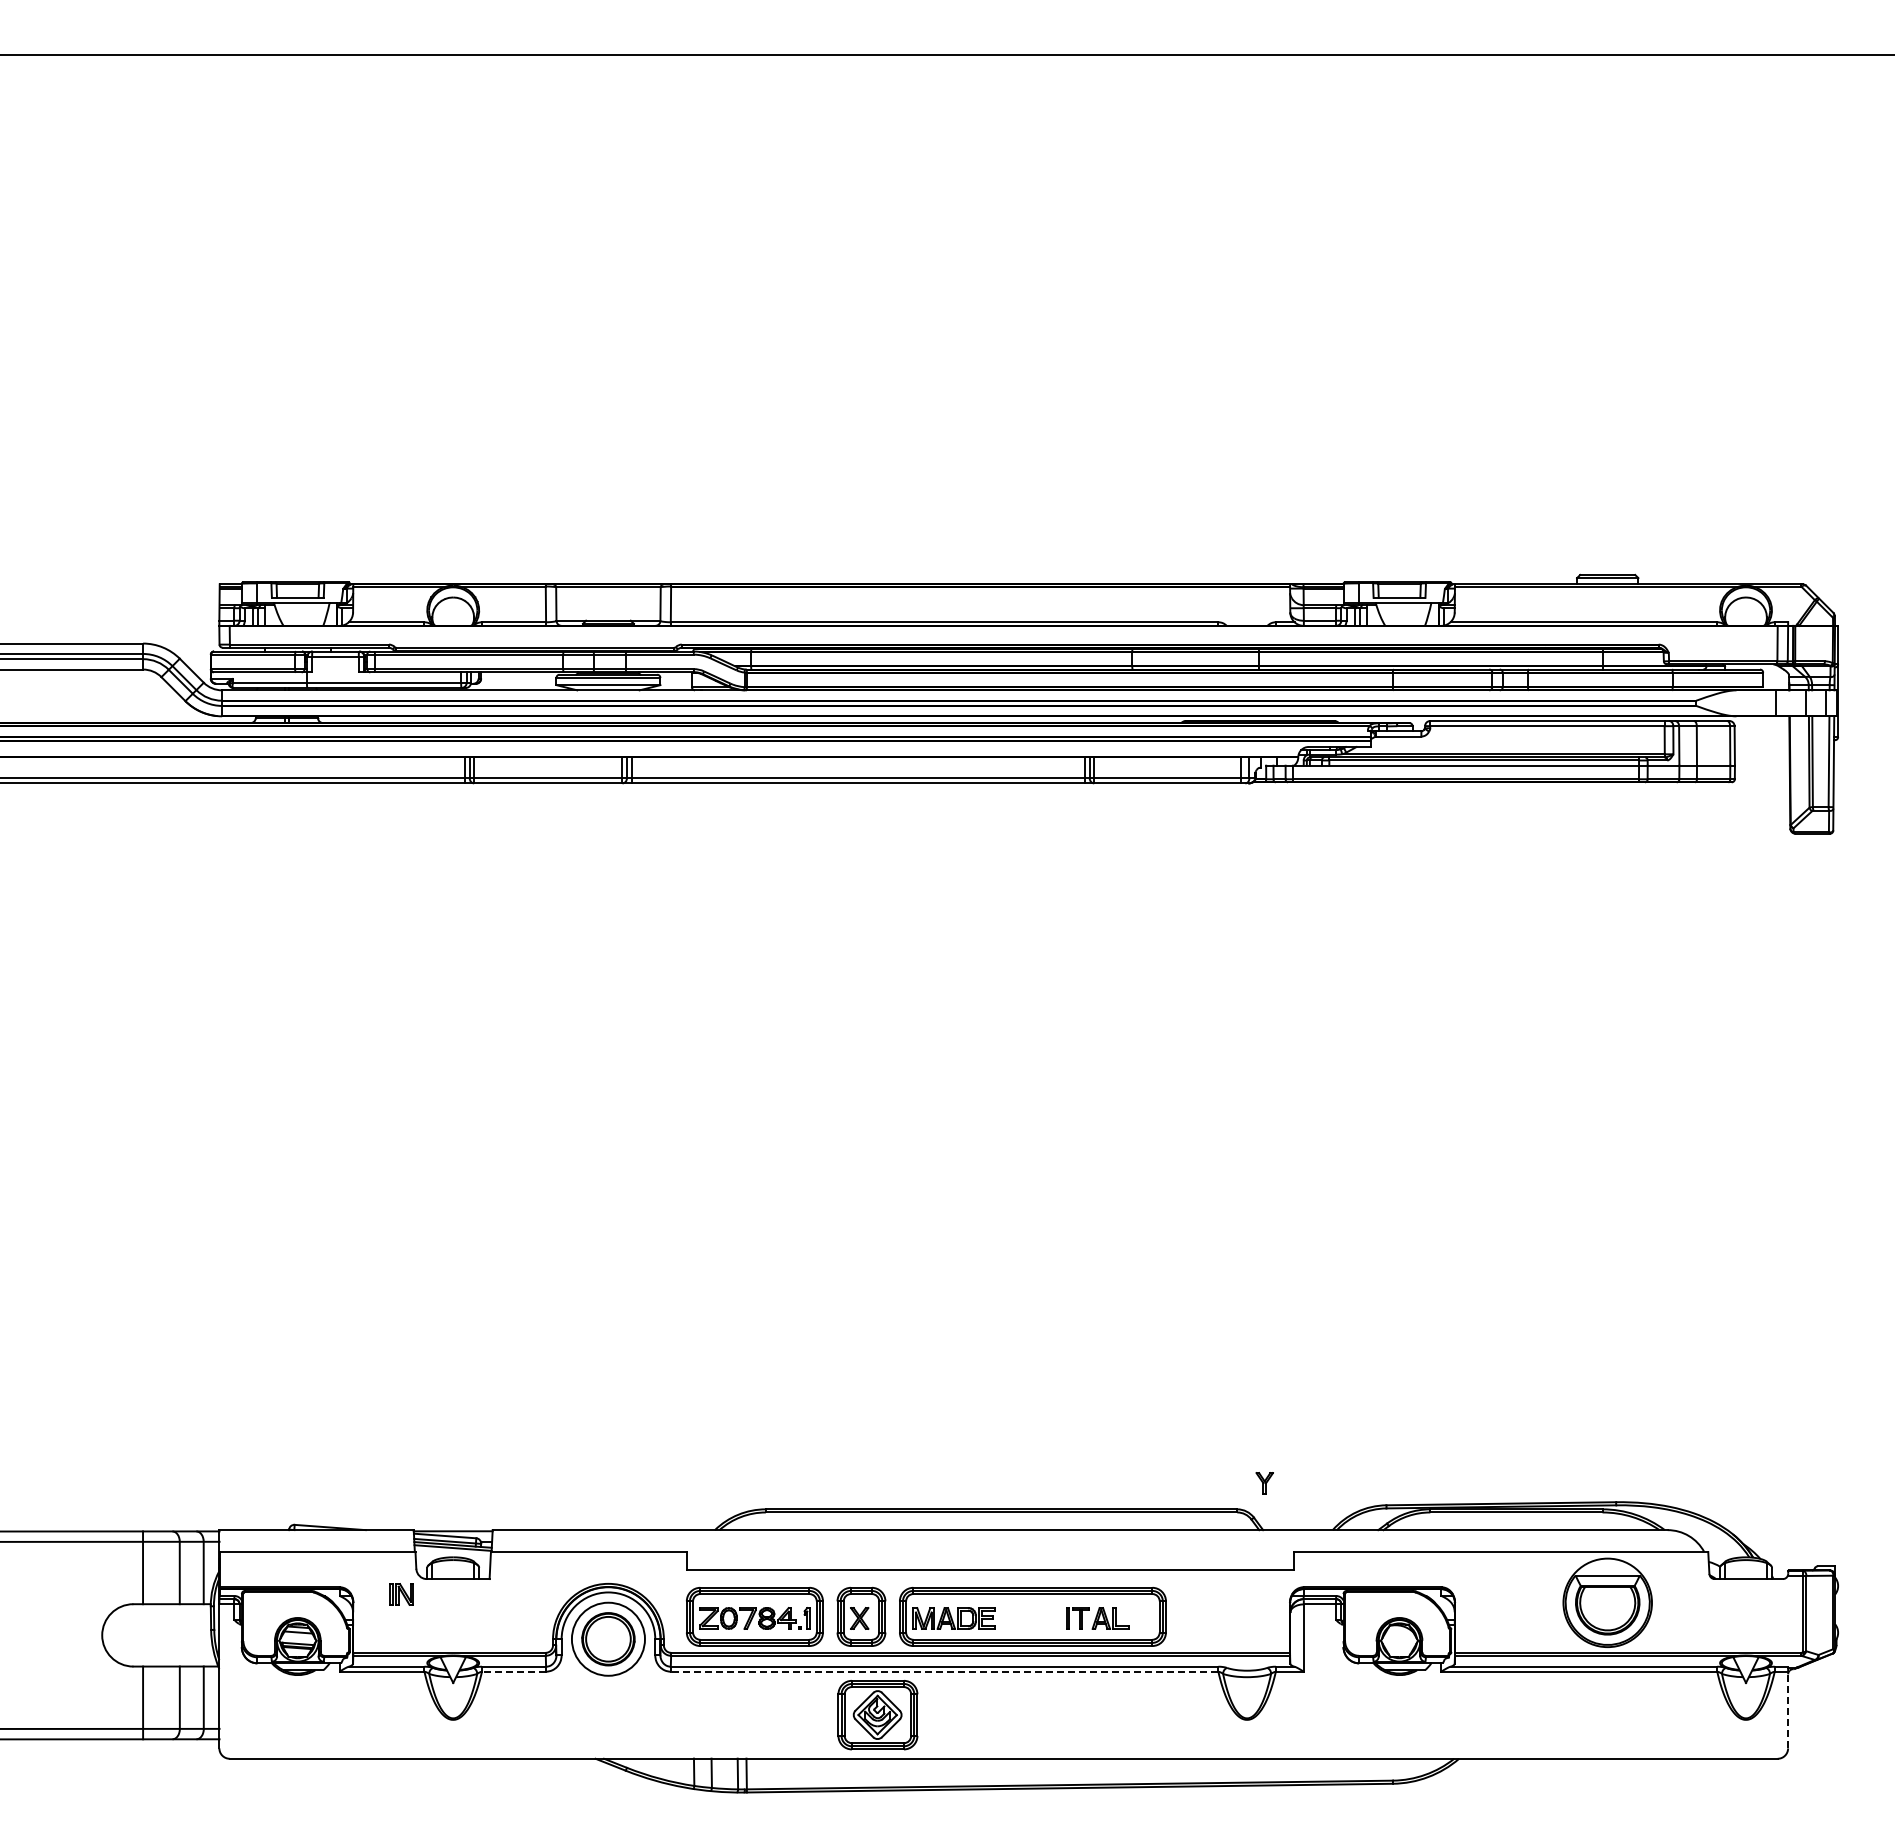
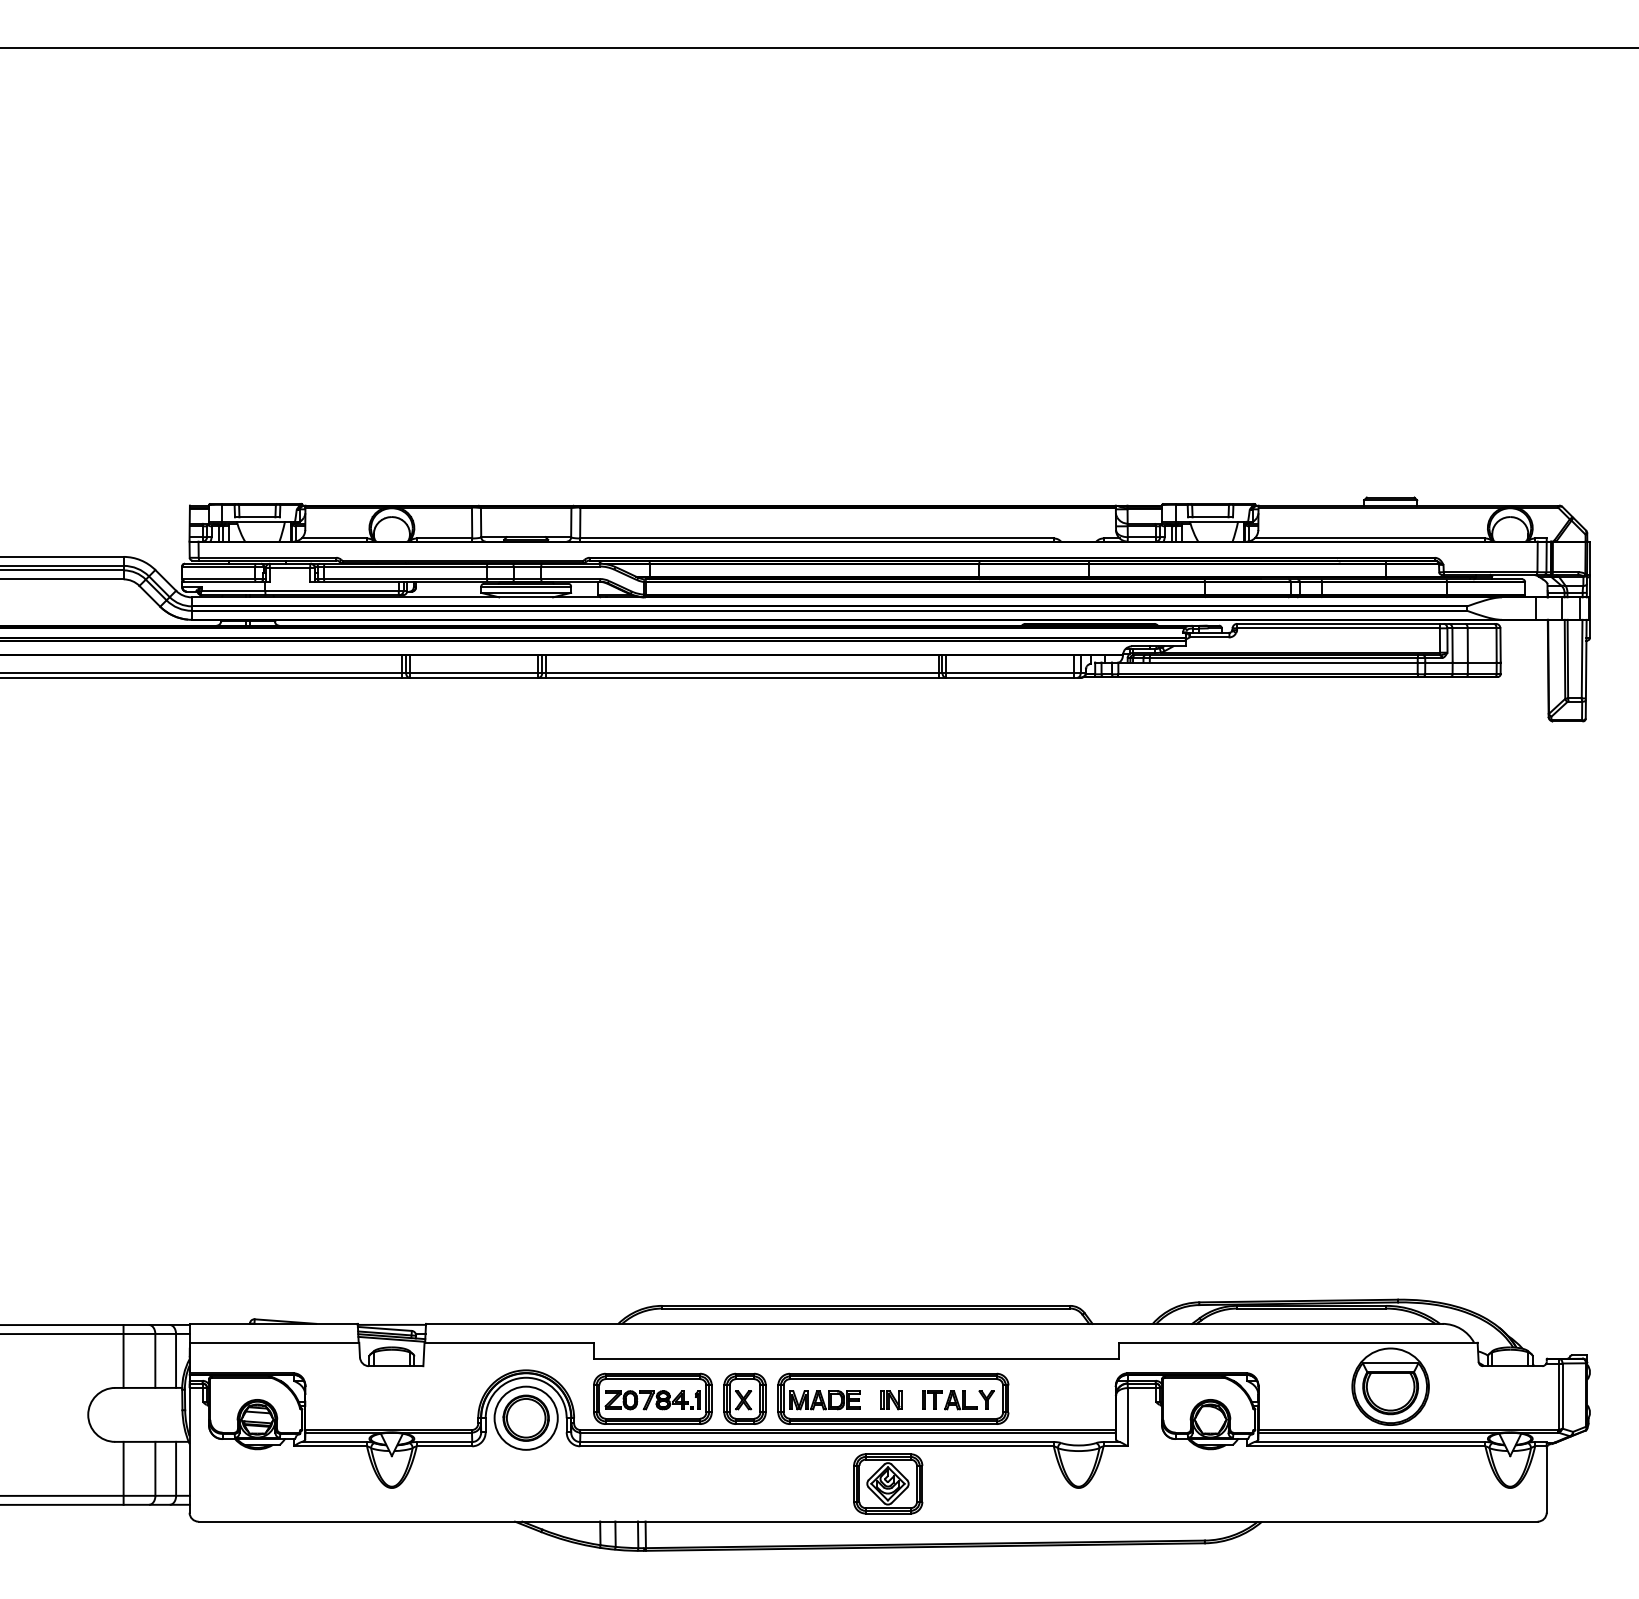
part: (1264, 1483) -> (986, 1400), moved
part: (401, 1594) -> (891, 1400), moved
line: (513, 1671) -> (444, 1446), dashed -> solid
line: (944, 1671) -> (816, 1446), dashed -> solid
line: (1788, 1710) -> (1547, 1479), dashed -> solid
part: (877, 1715) -> (887, 1484), moved

